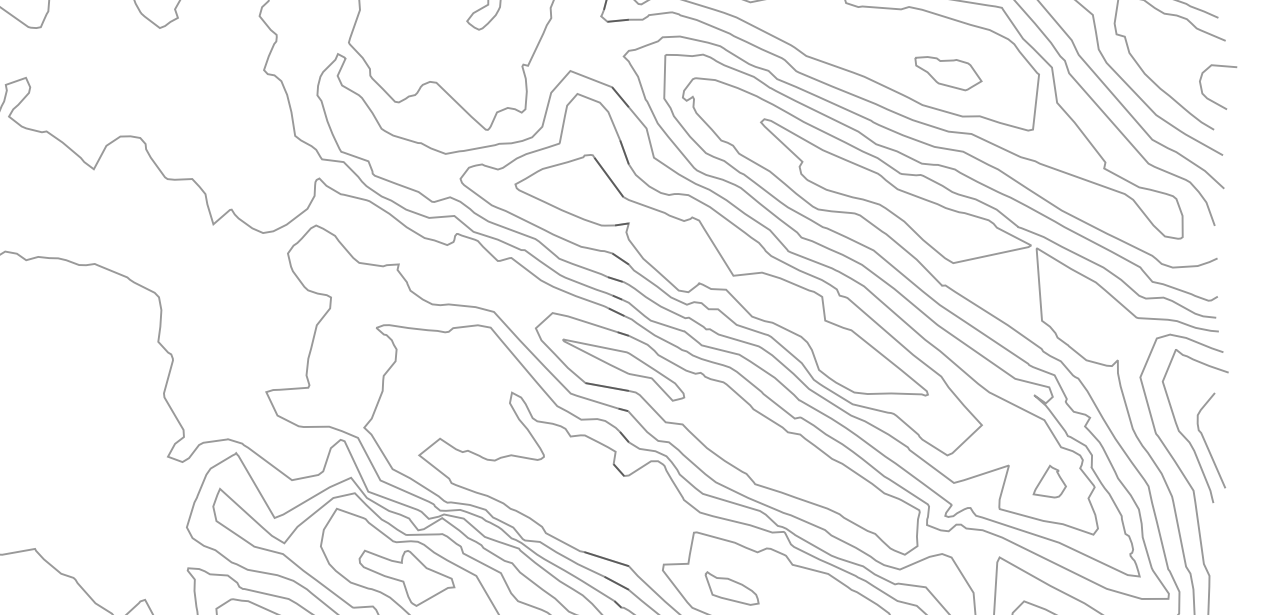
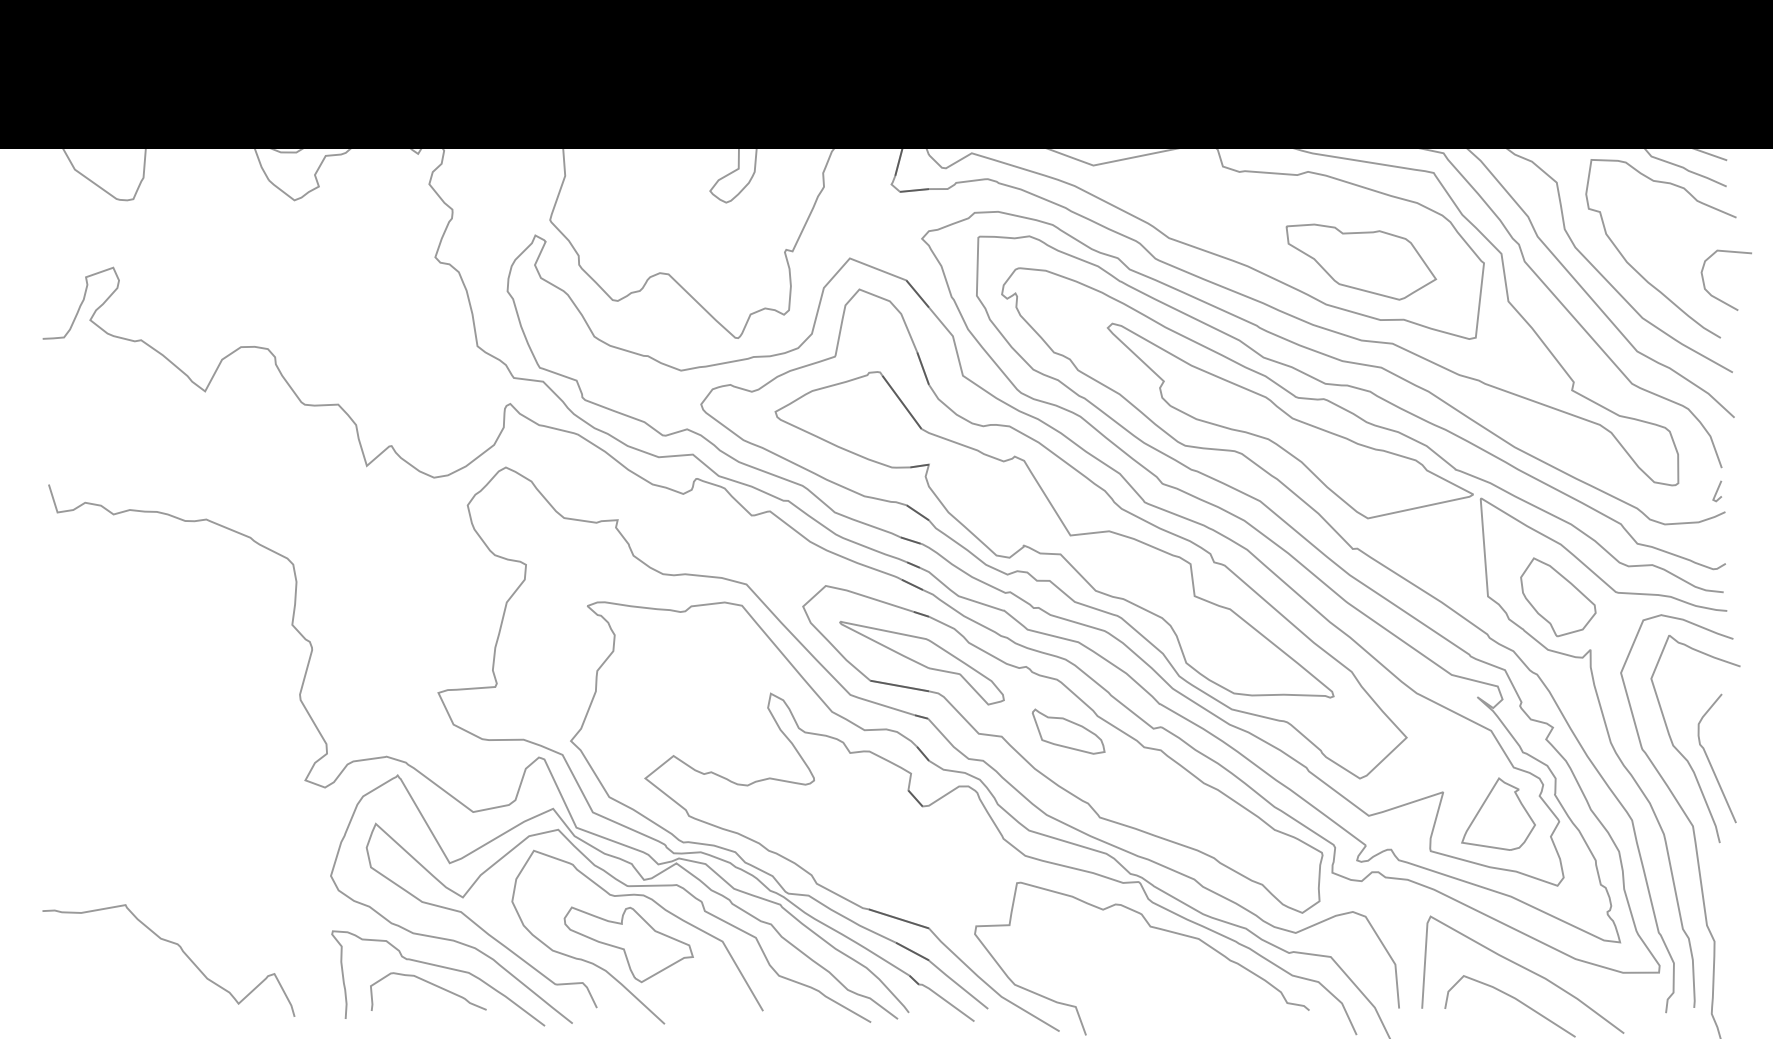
part: (948, 73) -> (1361, 261), size x1.67
line: (1210, 243) -> (1716, 491), added
part: (1094, 320) -> (1558, 596), added
part: (1049, 481) -> (1498, 813), size x1.67
part: (731, 588) -> (1068, 731), moved

